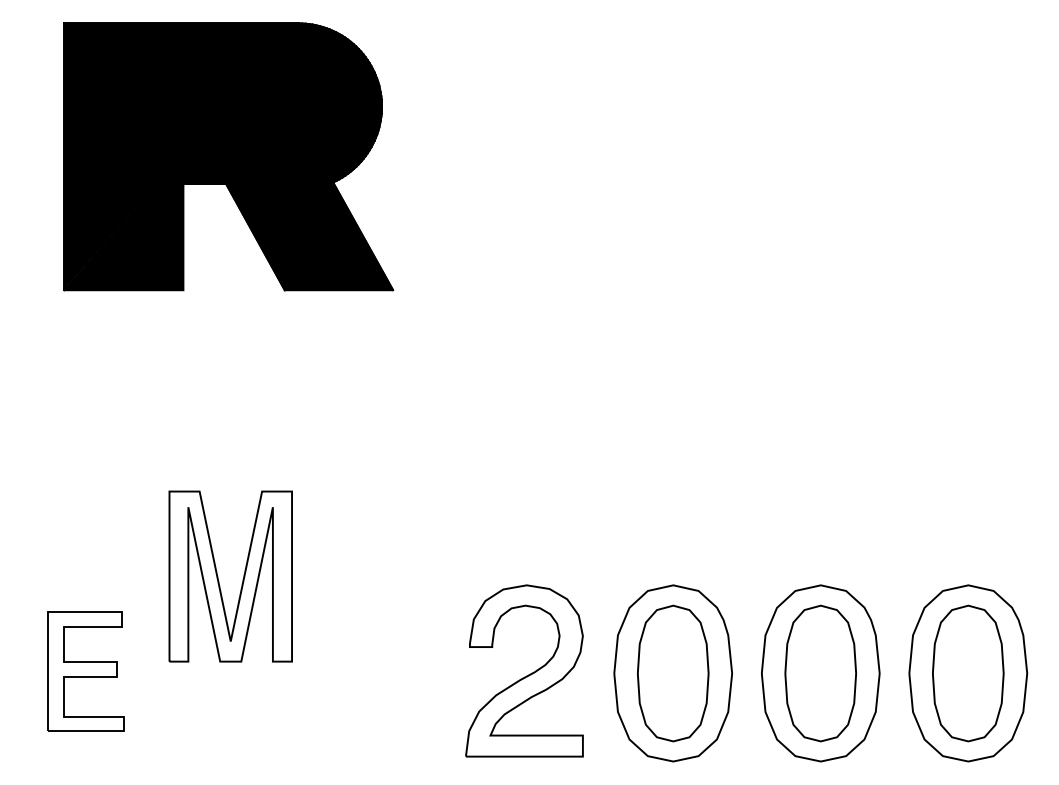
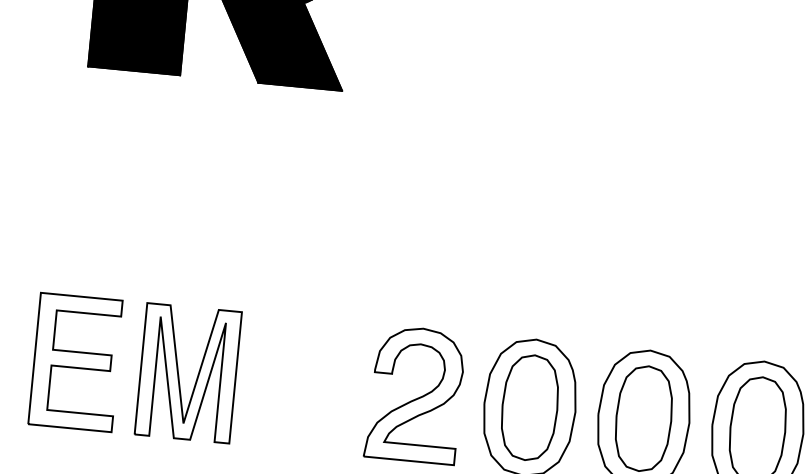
part: (218, 576) -> (178, 372), moved
part: (85, 671) -> (76, 362), size x1.43

